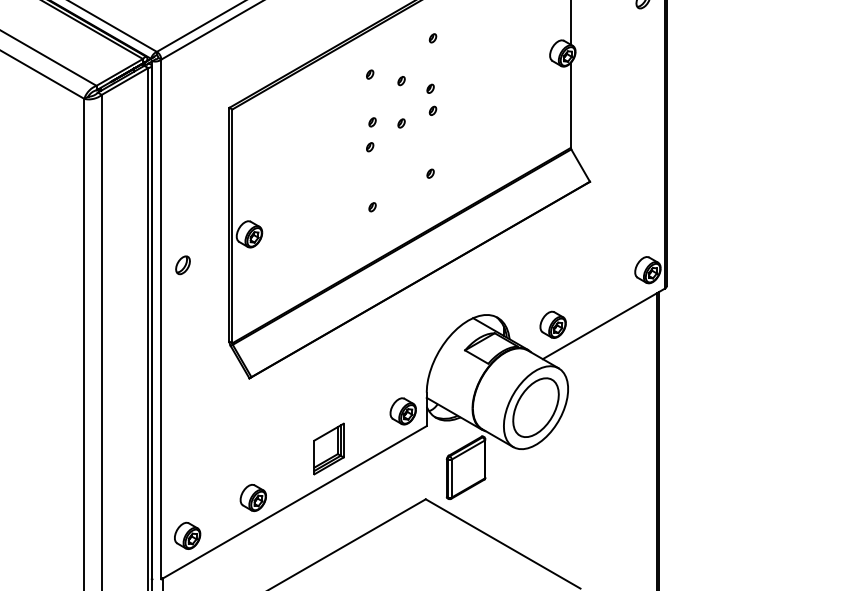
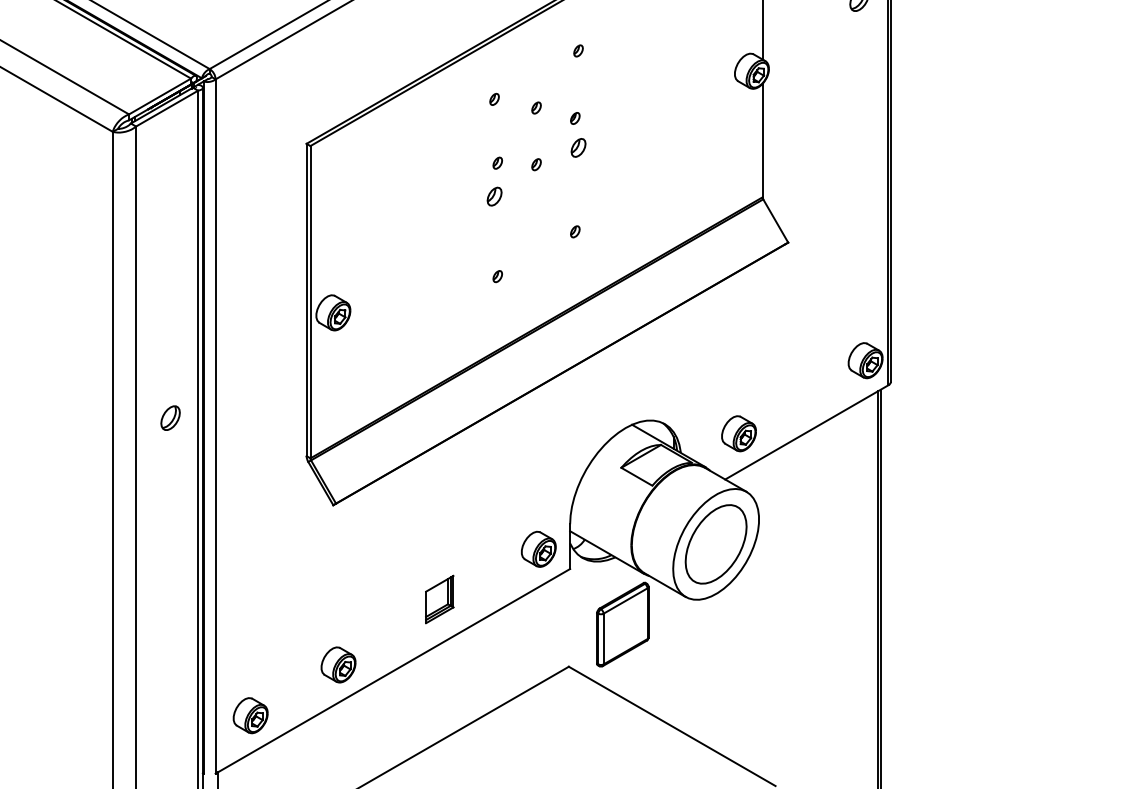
part: (432, 110) -> (578, 147), size x1.6
part: (370, 146) -> (494, 195), size x1.6
part: (182, 264) -> (170, 417), moved
part: (328, 448) -> (439, 599), size x0.7

